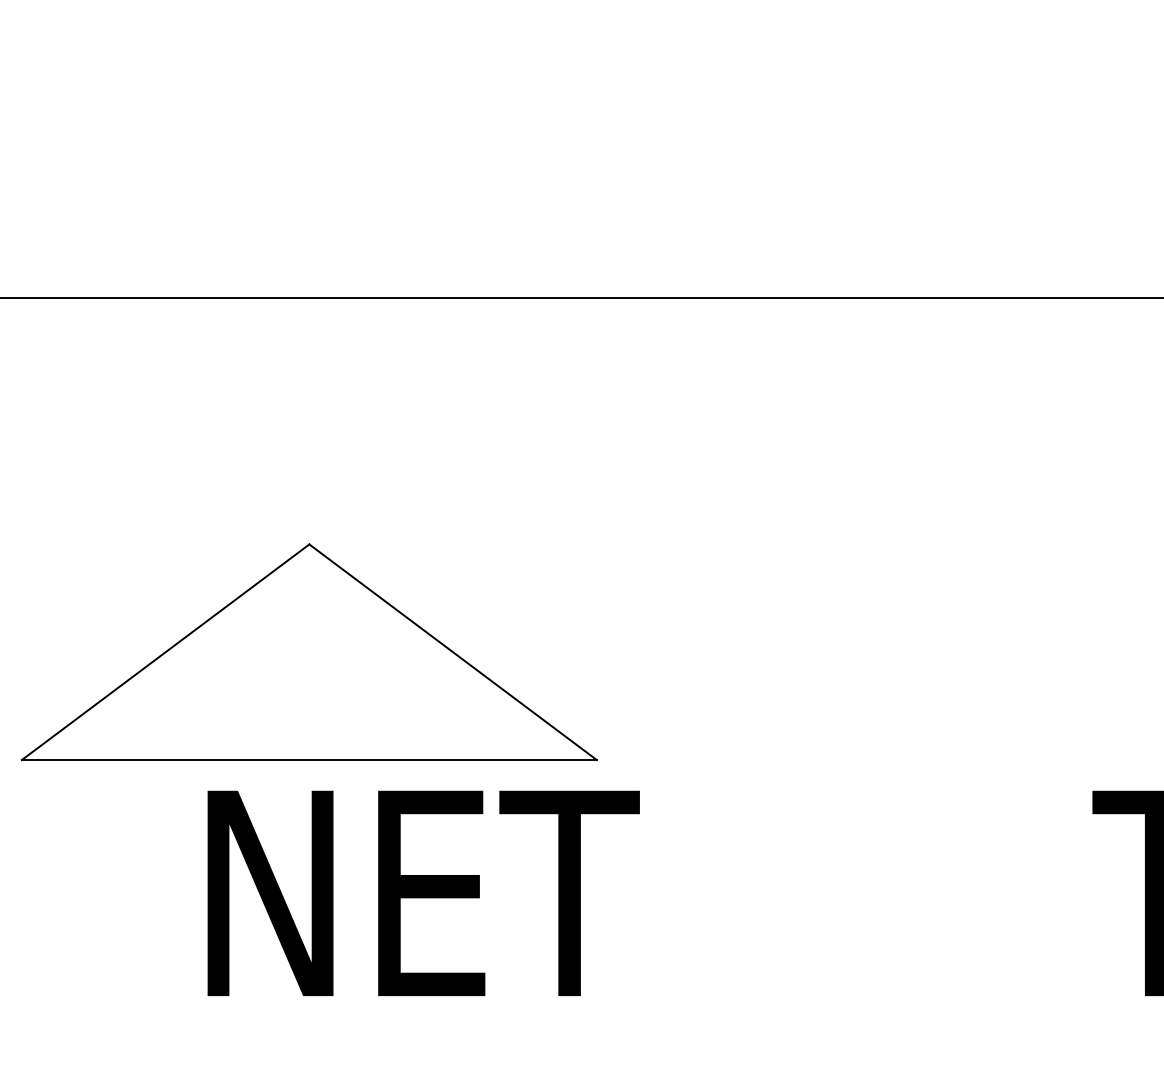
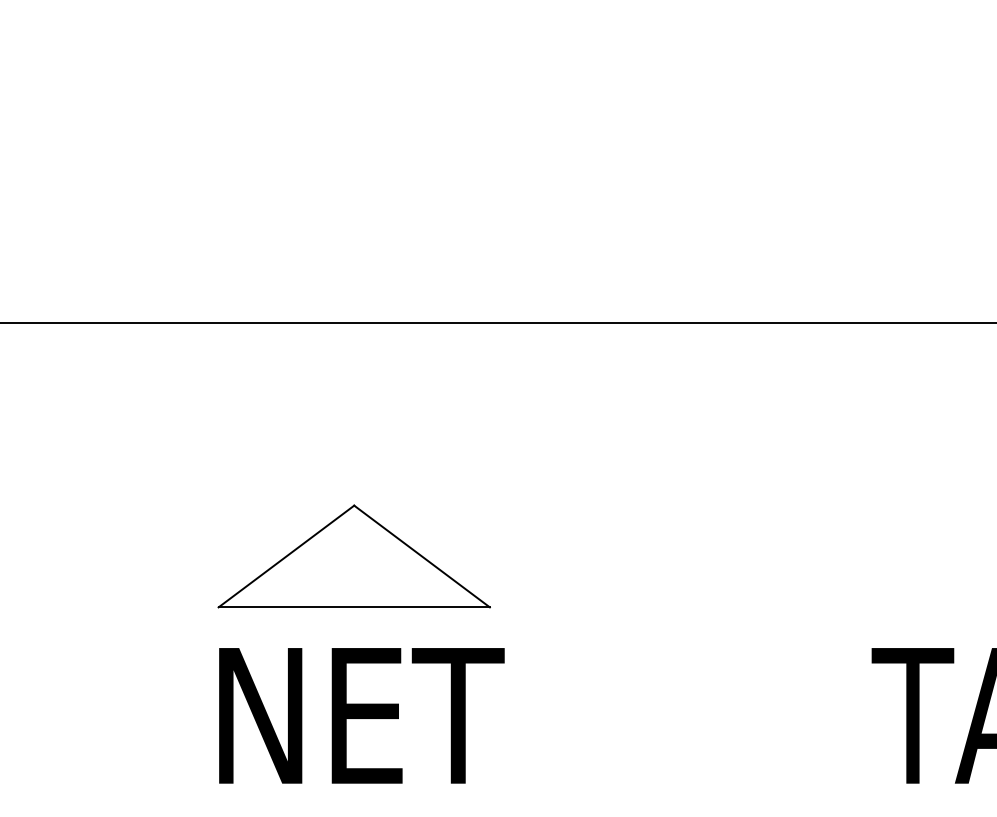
part: (308, 652) -> (353, 556), size x0.71
text: (423, 892) -> (361, 715), moved

